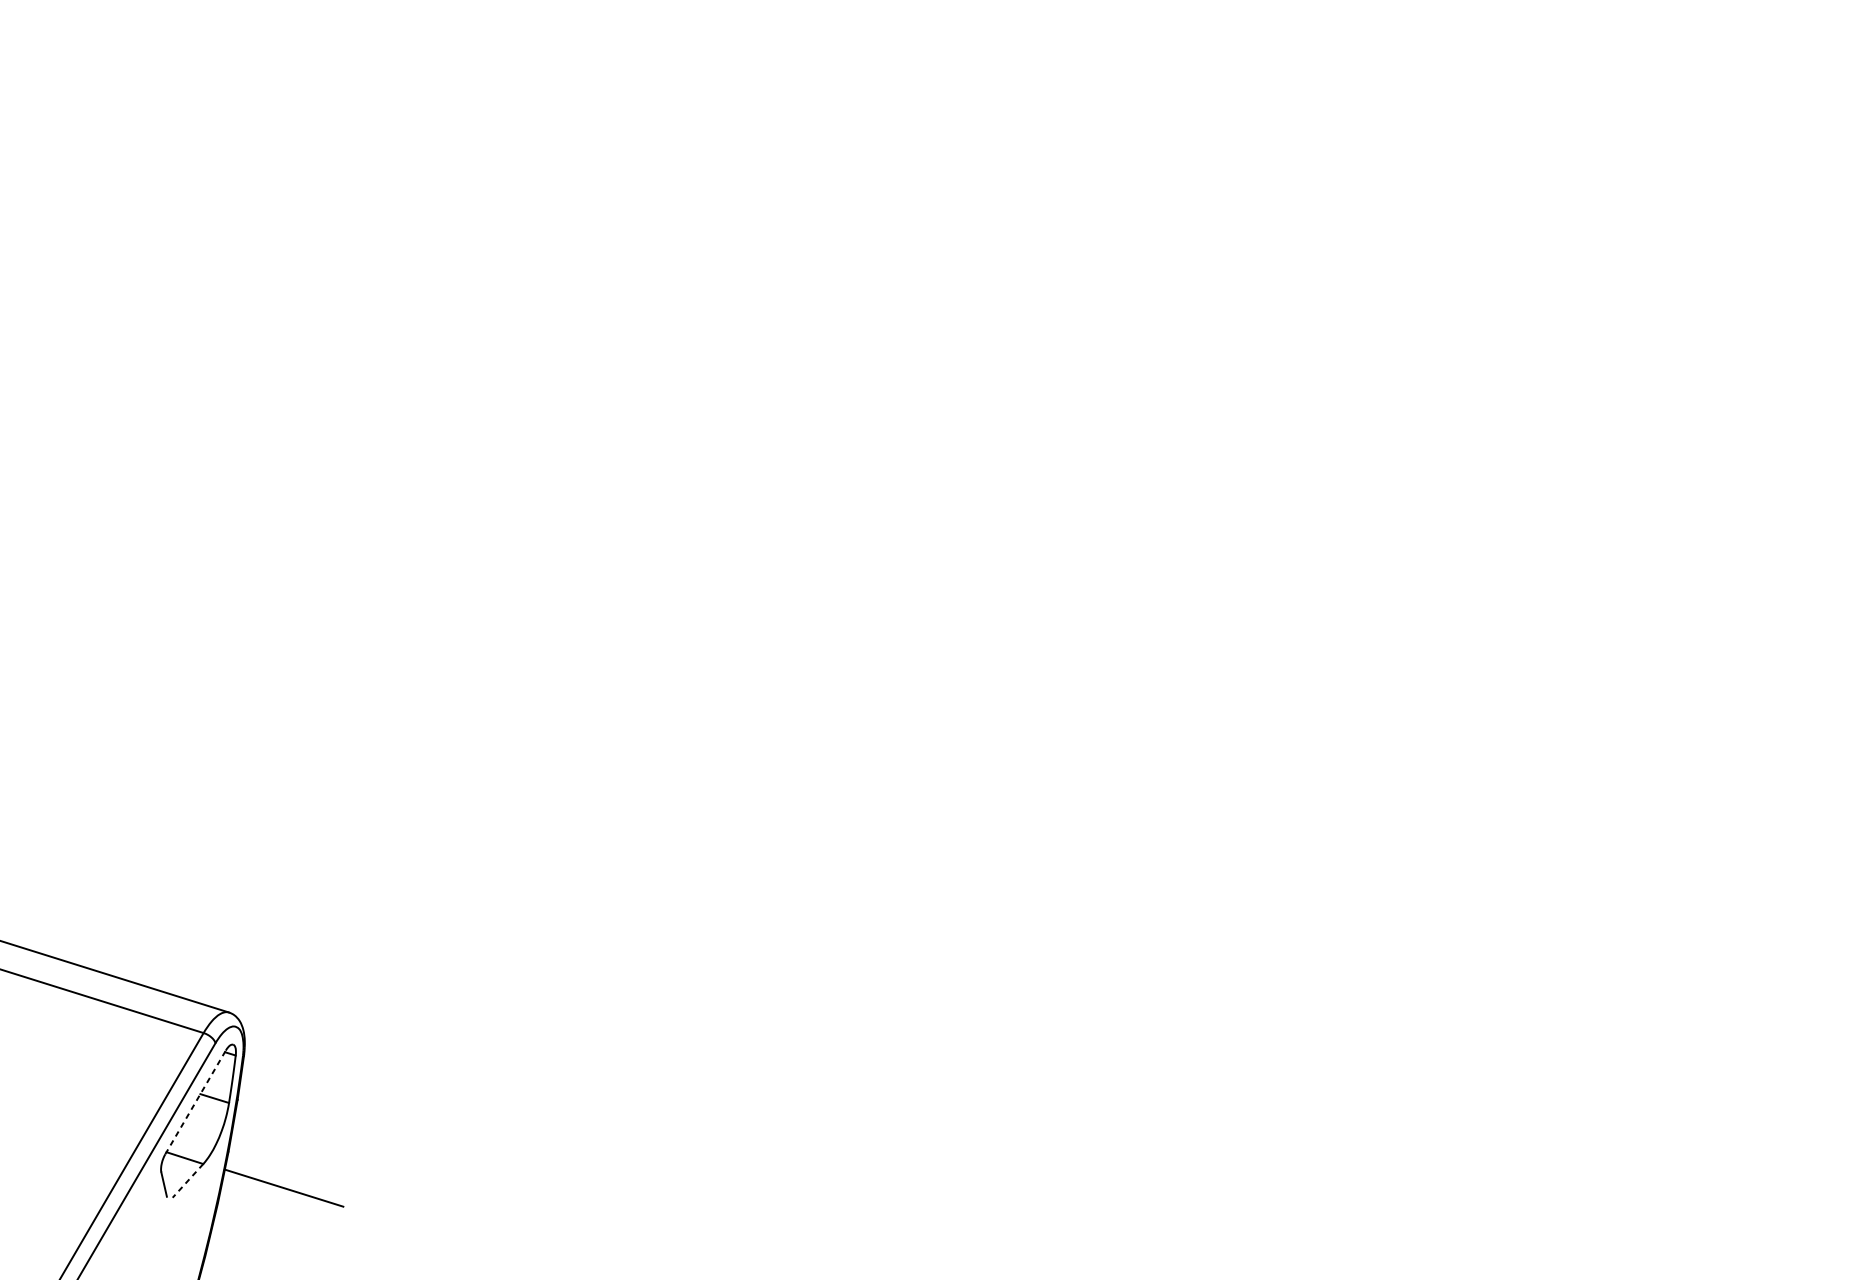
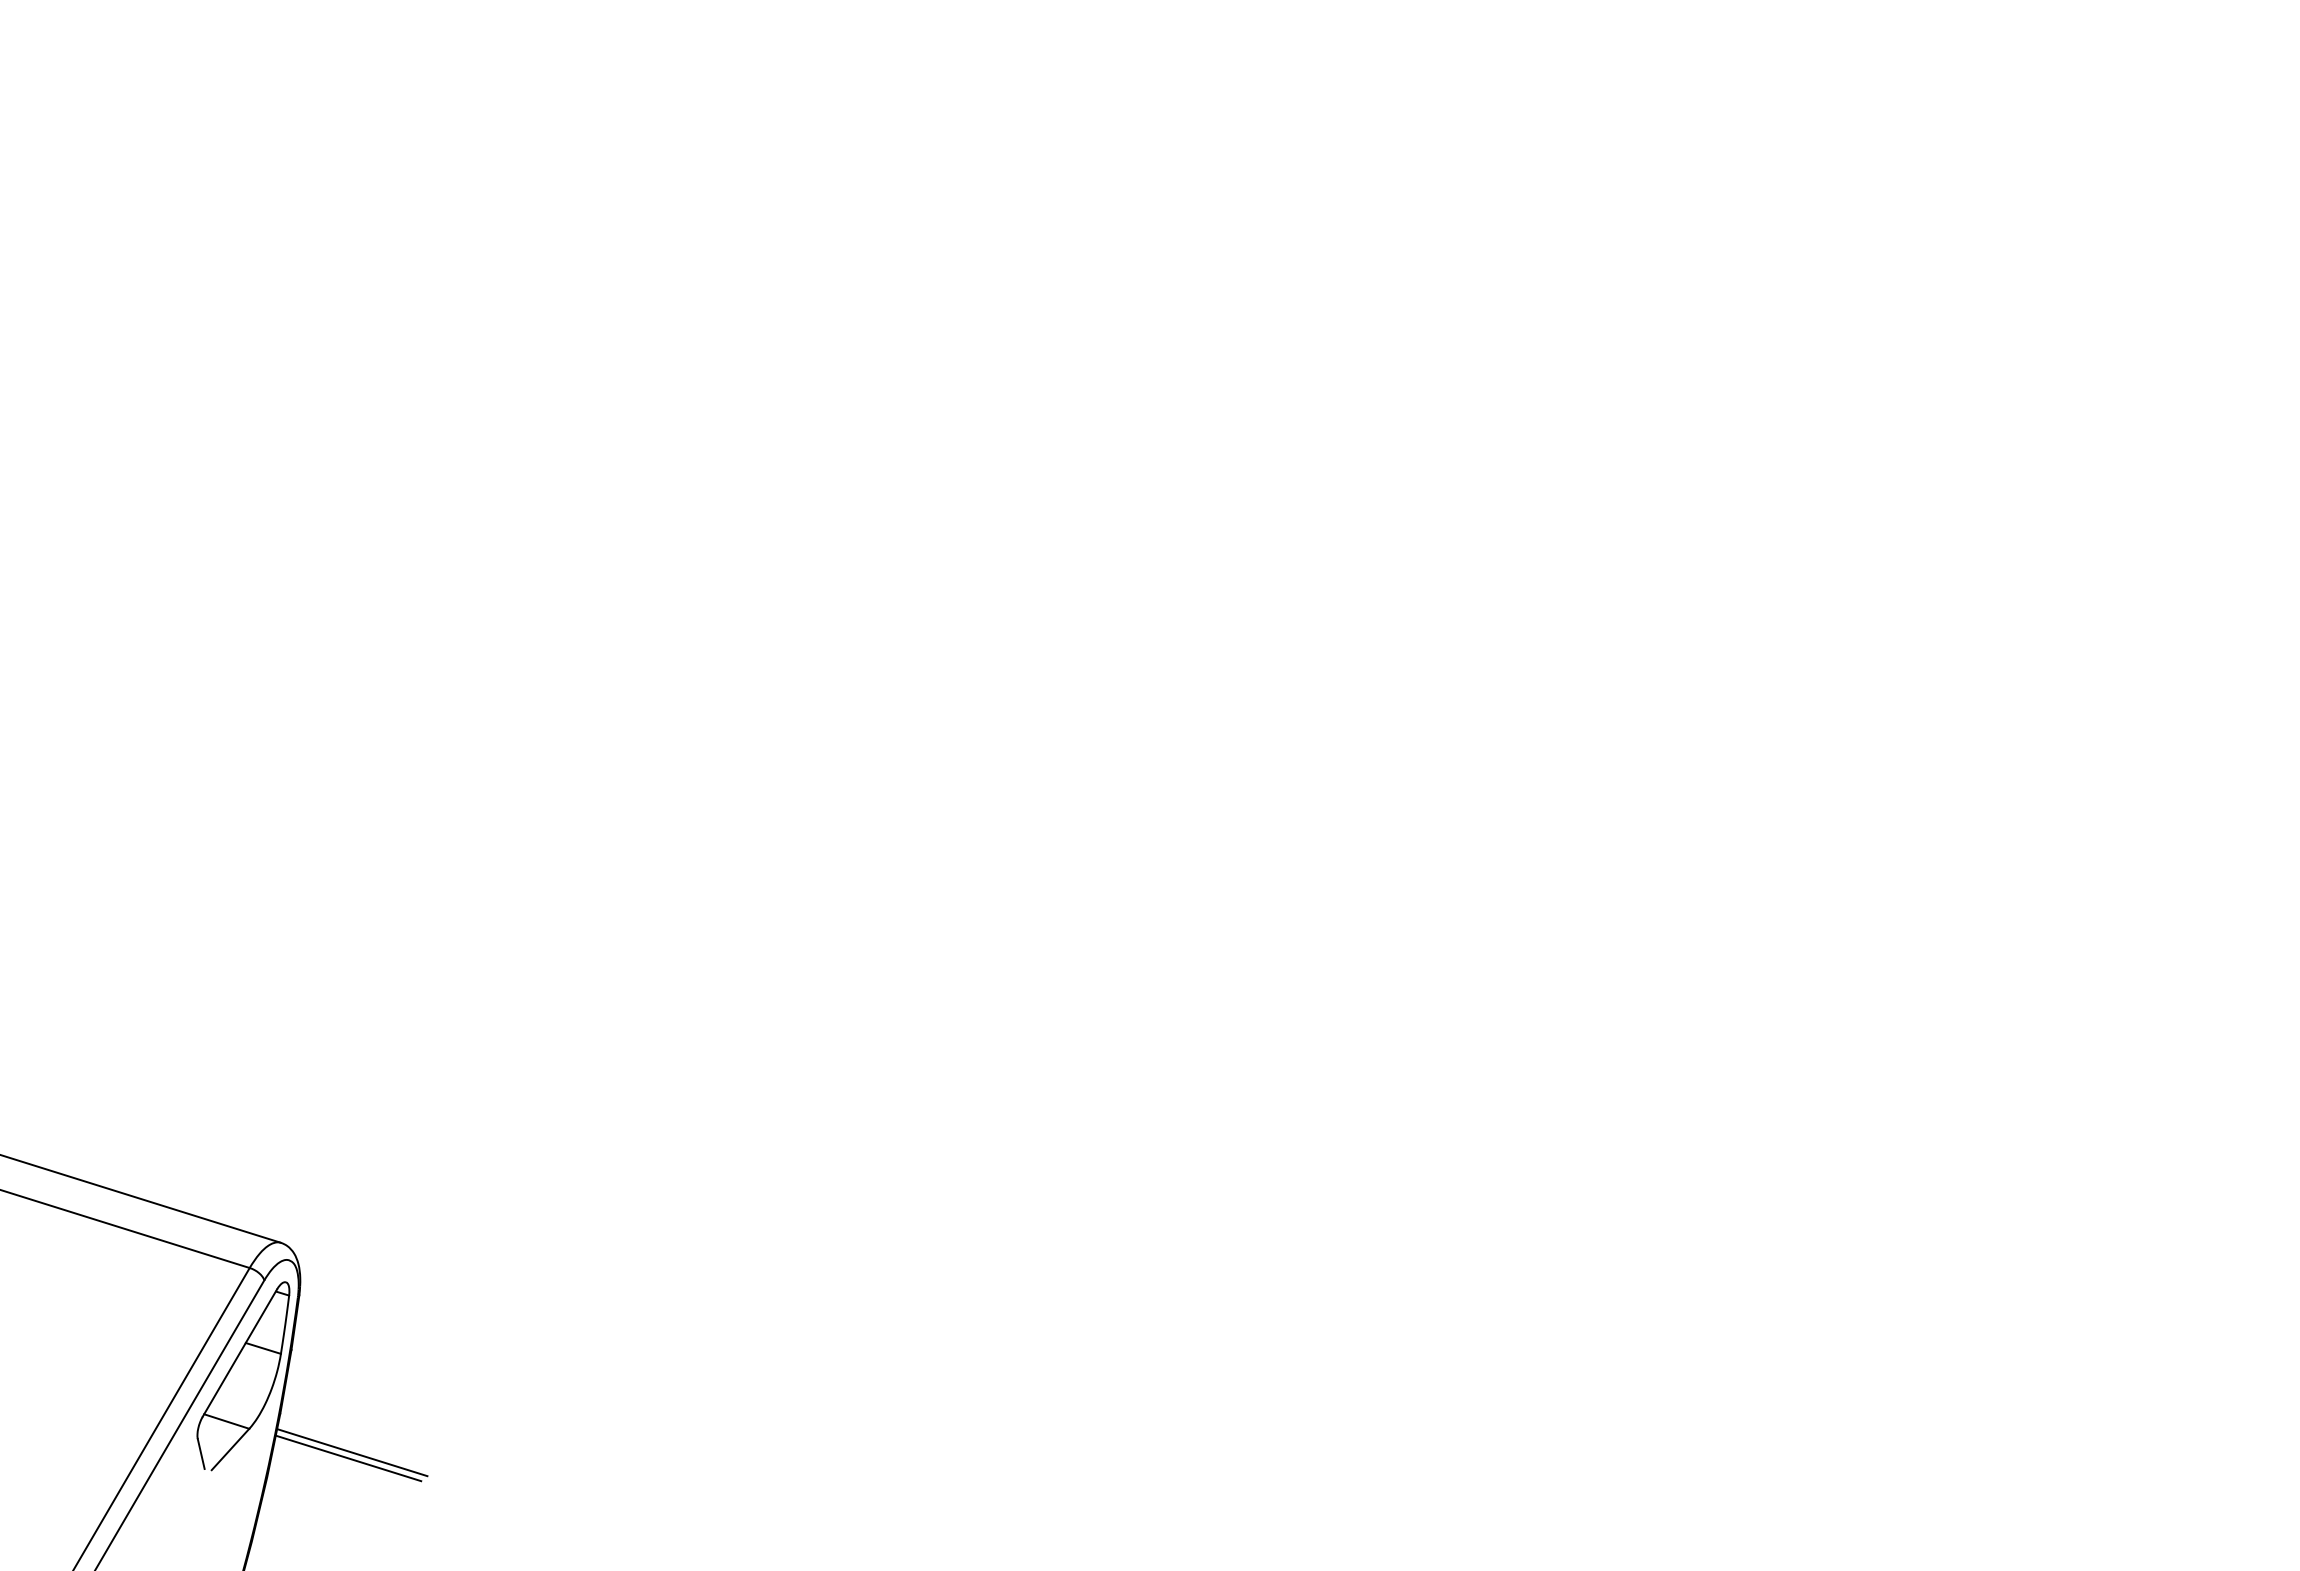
line: (195, 1102) -> (239, 1353), dashed -> solid
line: (187, 1180) -> (230, 1449), dashed -> solid
line: (287, 1183) -> (352, 1452), added

